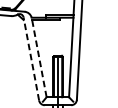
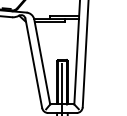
line: (39, 57) -> (42, 61), dashed -> solid
line: (31, 58) -> (33, 62), dashed -> solid

